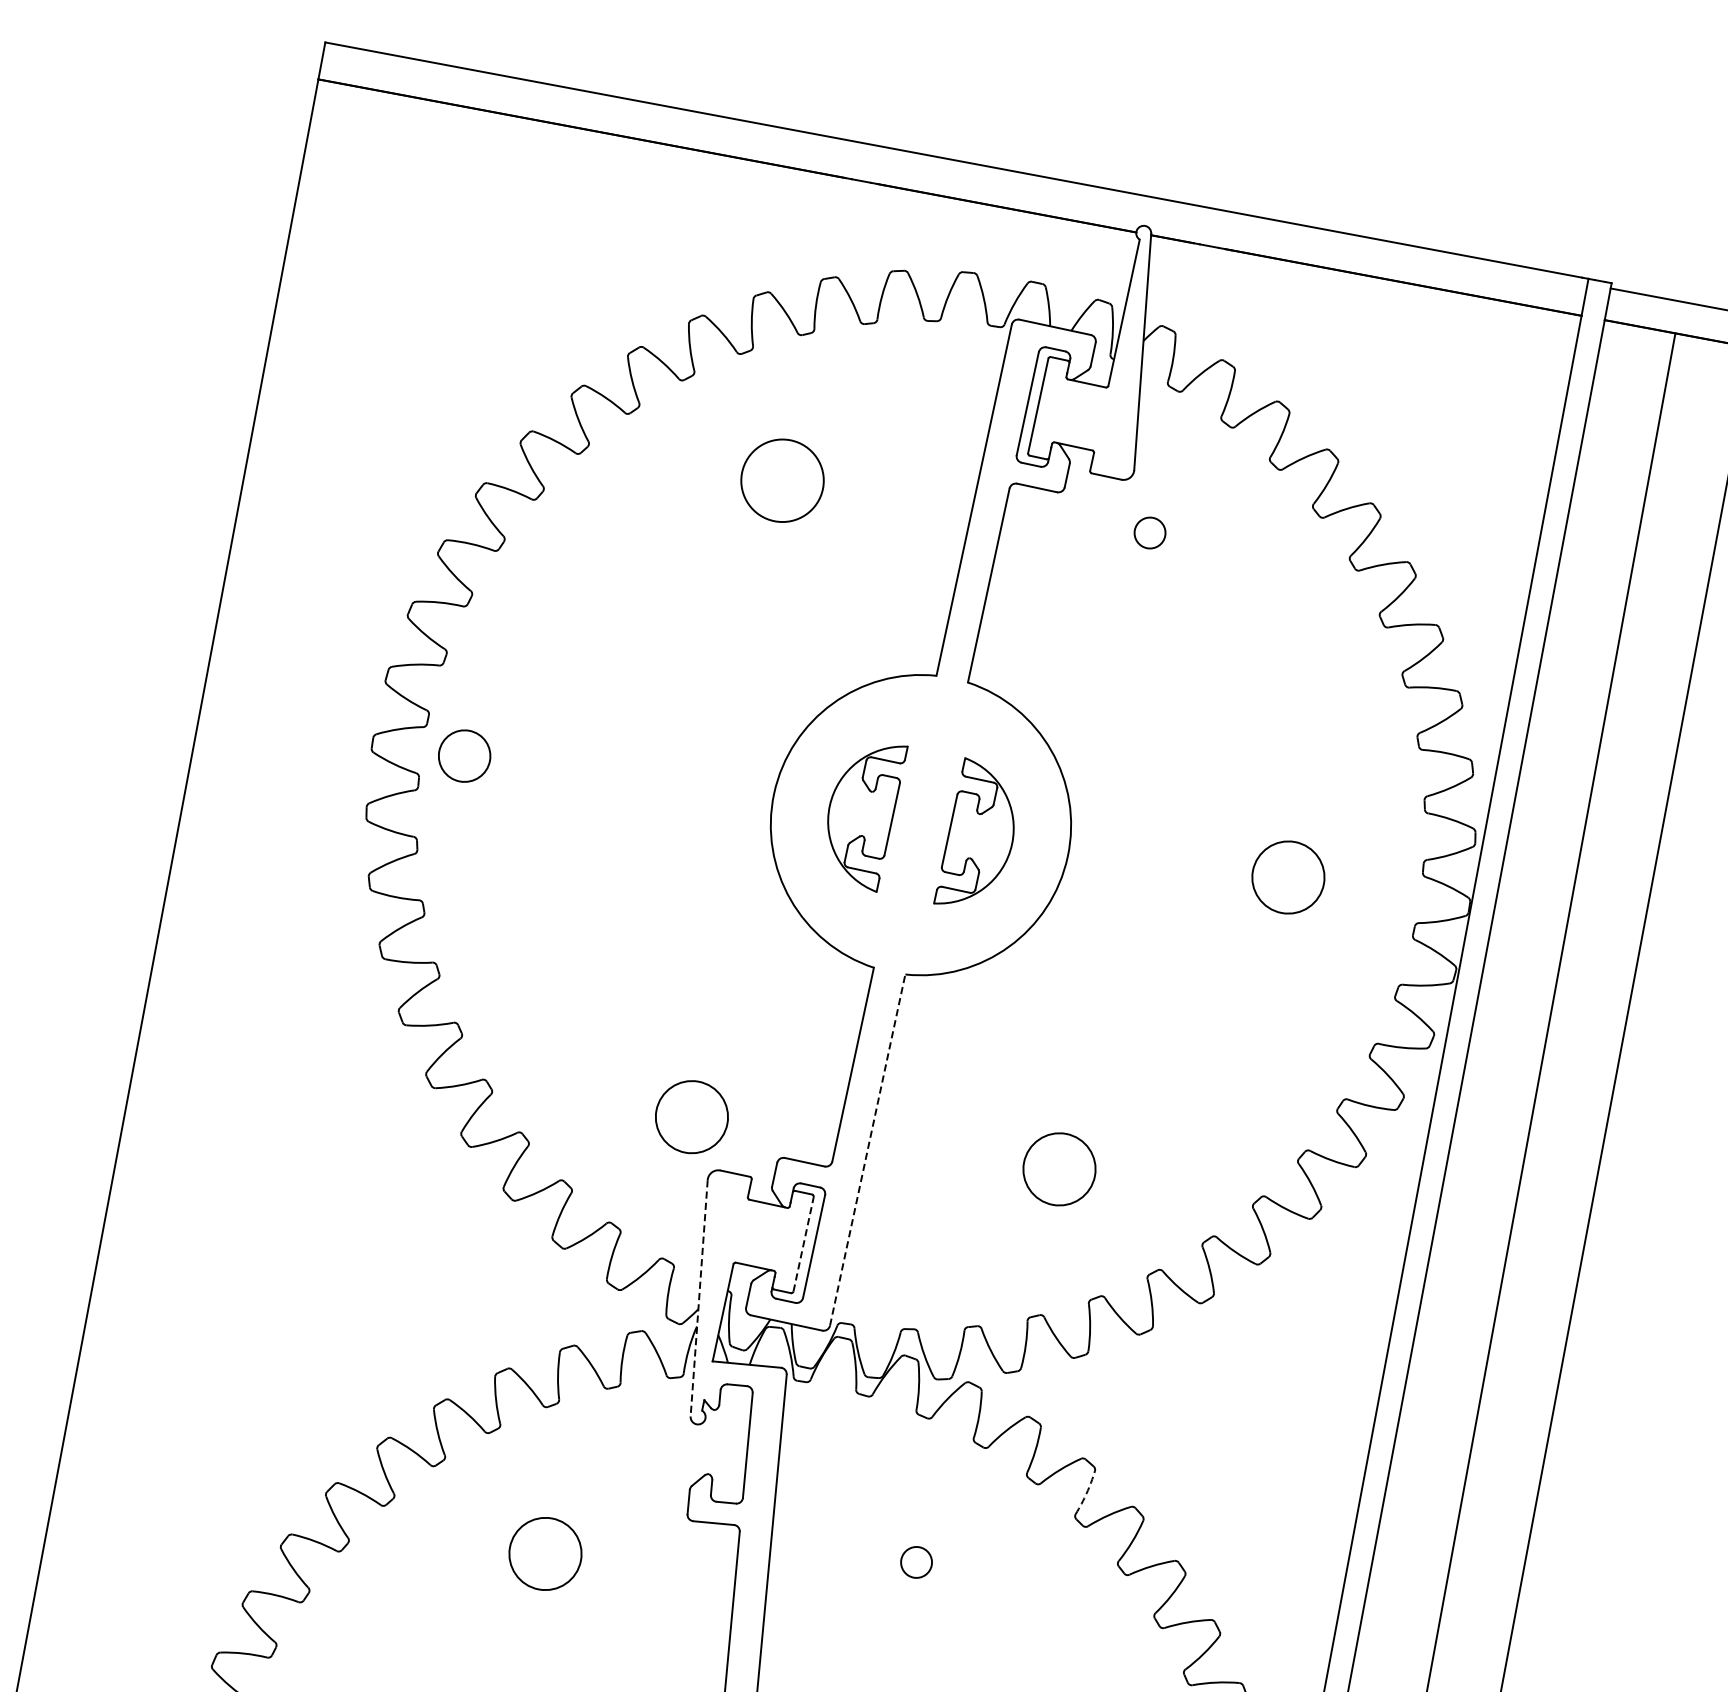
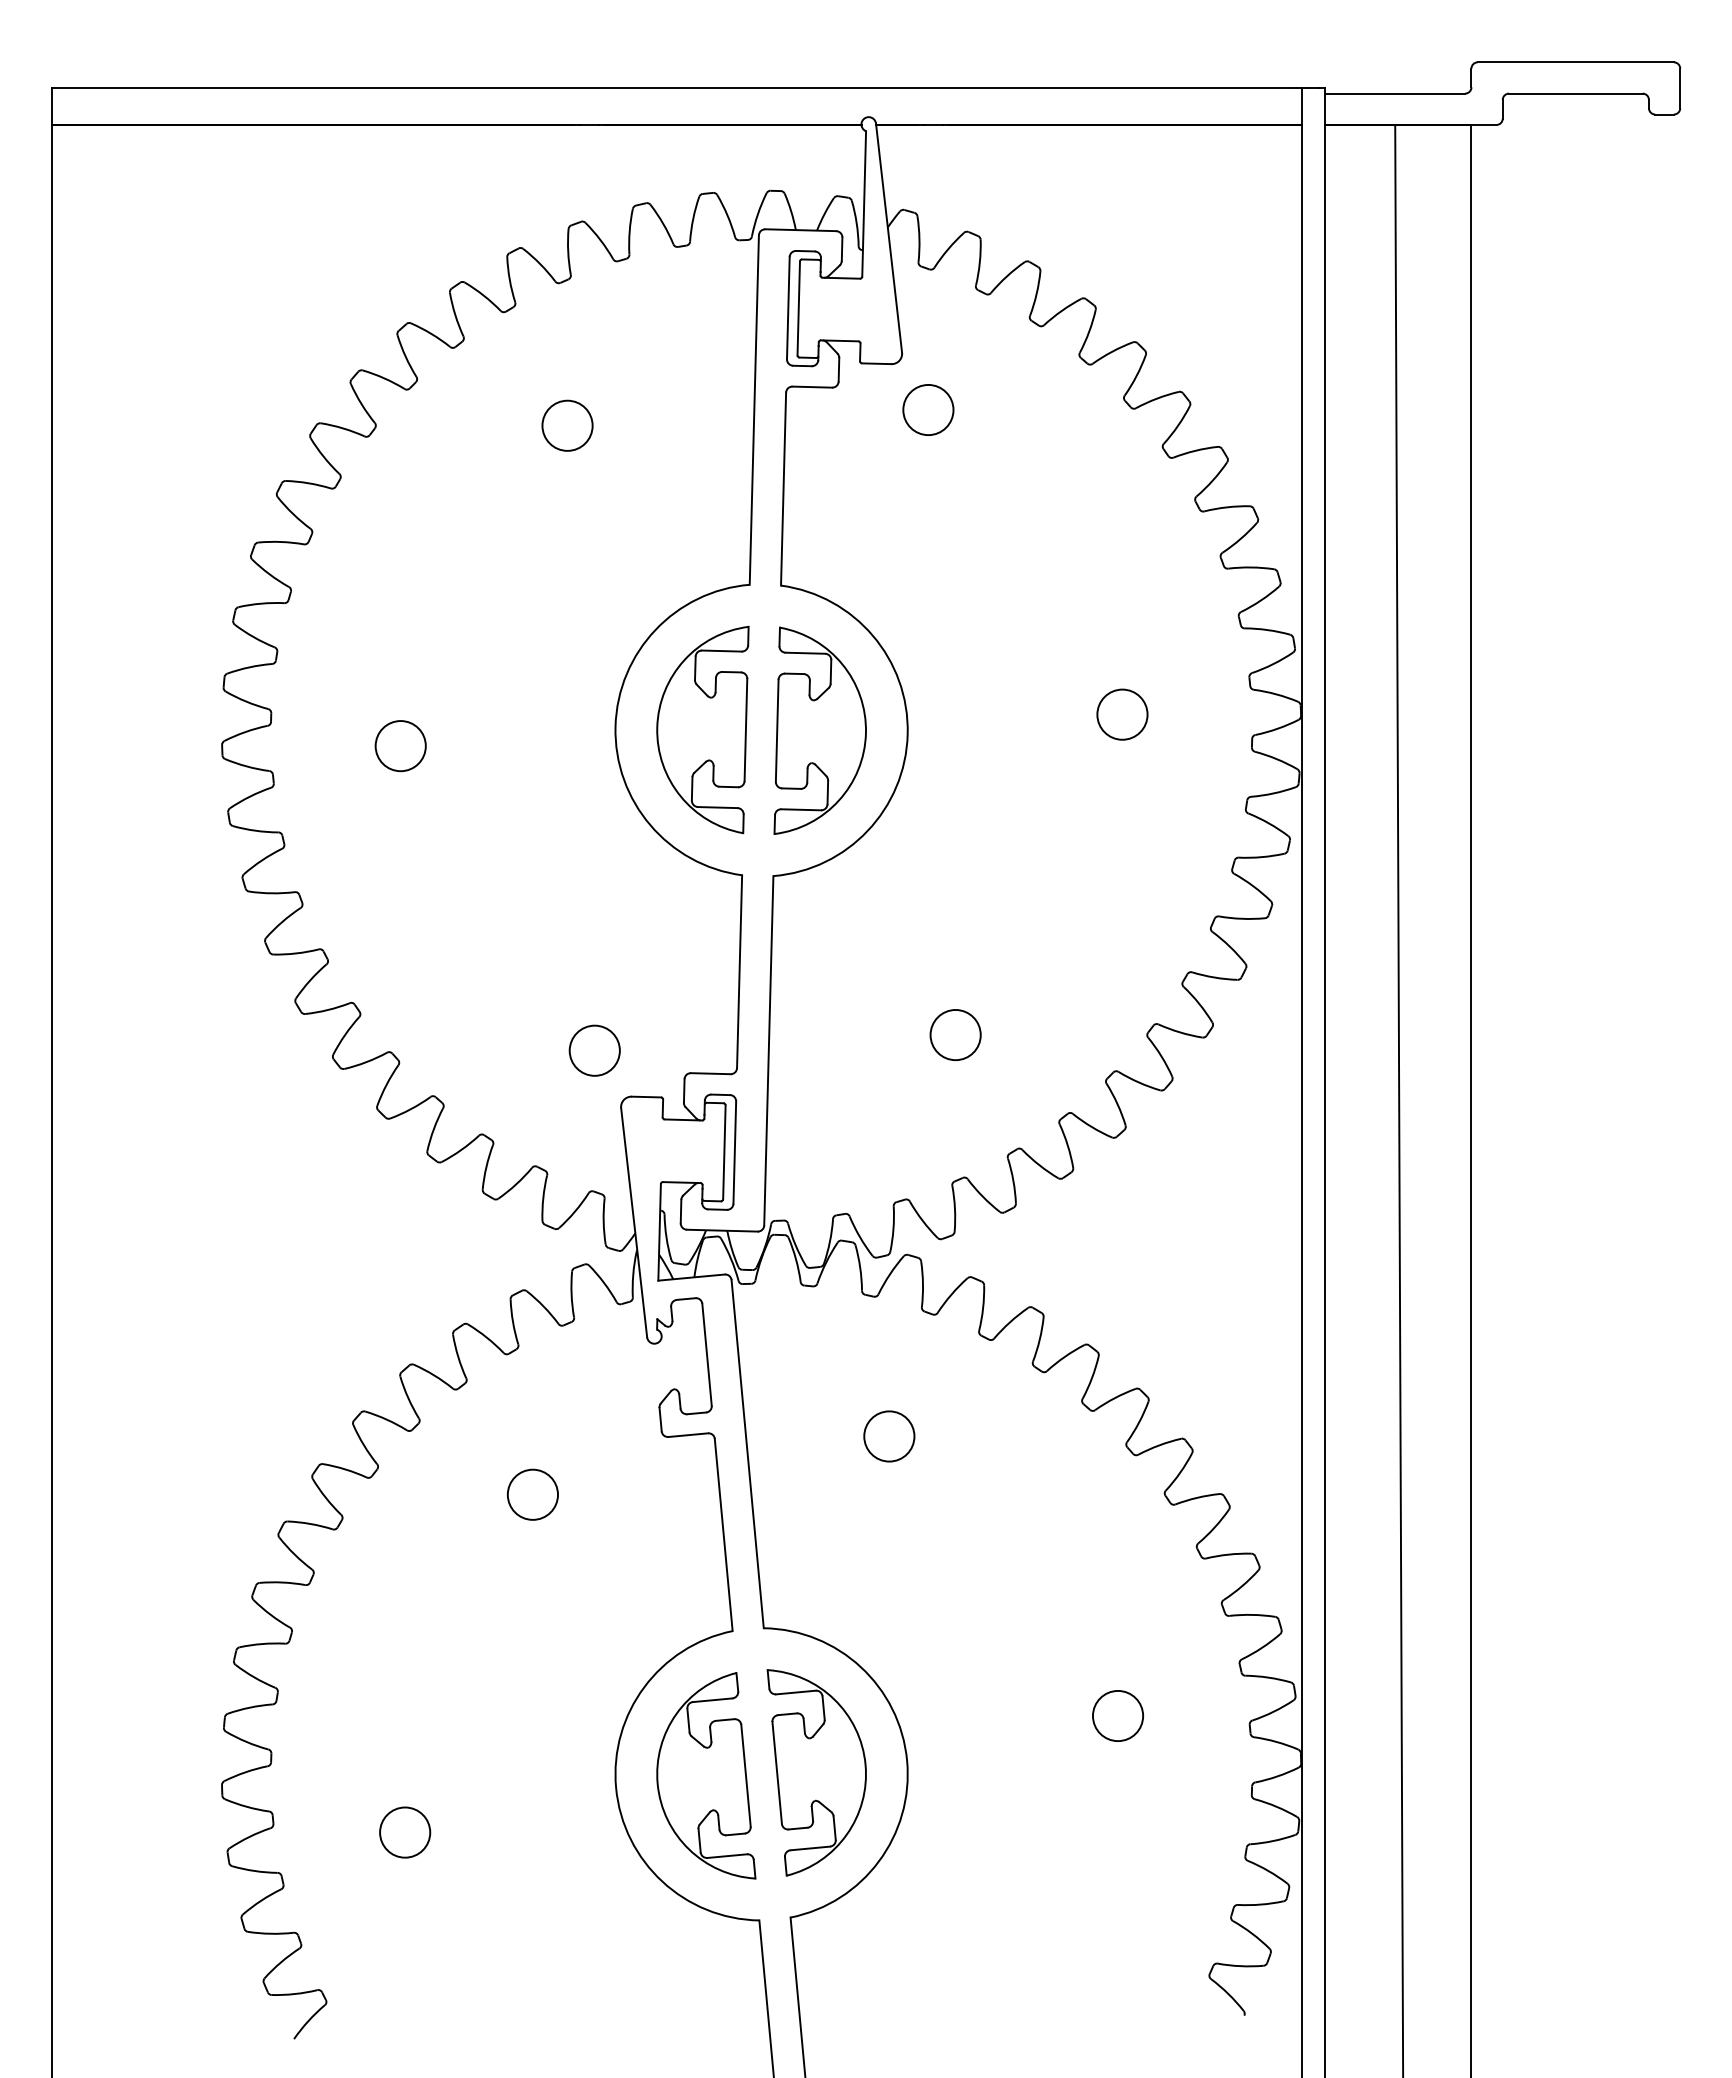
circle: (782, 480) -> (567, 425), size x0.62
circle: (1150, 532) -> (928, 409), size x1.67
circle: (464, 756) -> (400, 746), moved
part: (861, 813) -> (702, 729), size x1.43
part: (979, 836) -> (819, 730), size x1.43
circle: (1288, 877) -> (1122, 714), size x0.71
circle: (691, 1116) -> (594, 1050), size x0.71
line: (867, 1149) -> (768, 1050), dashed -> solid
circle: (1059, 1169) -> (955, 1035), size x0.71
line: (803, 1244) -> (724, 1152), dashed -> solid
line: (699, 1299) -> (634, 1223), dashed -> solid
arc: (1086, 1492) -> (1039, 1339), dashed -> solid
circle: (545, 1553) -> (532, 1494), size x0.71
circle: (916, 1562) -> (889, 1436), size x1.67

